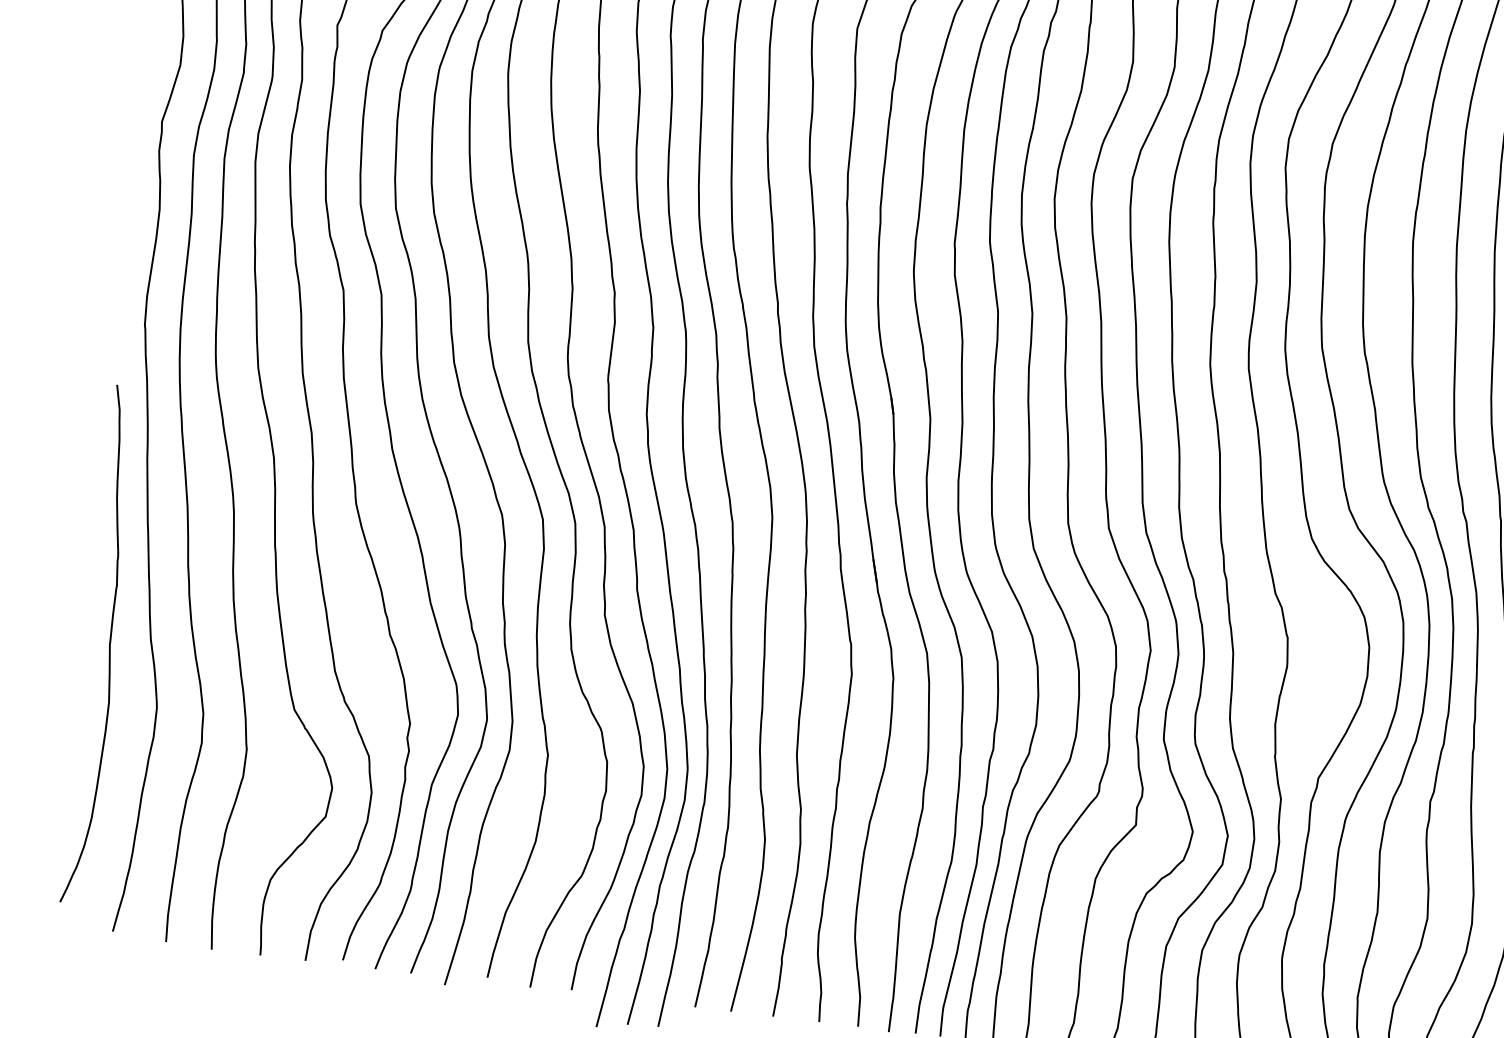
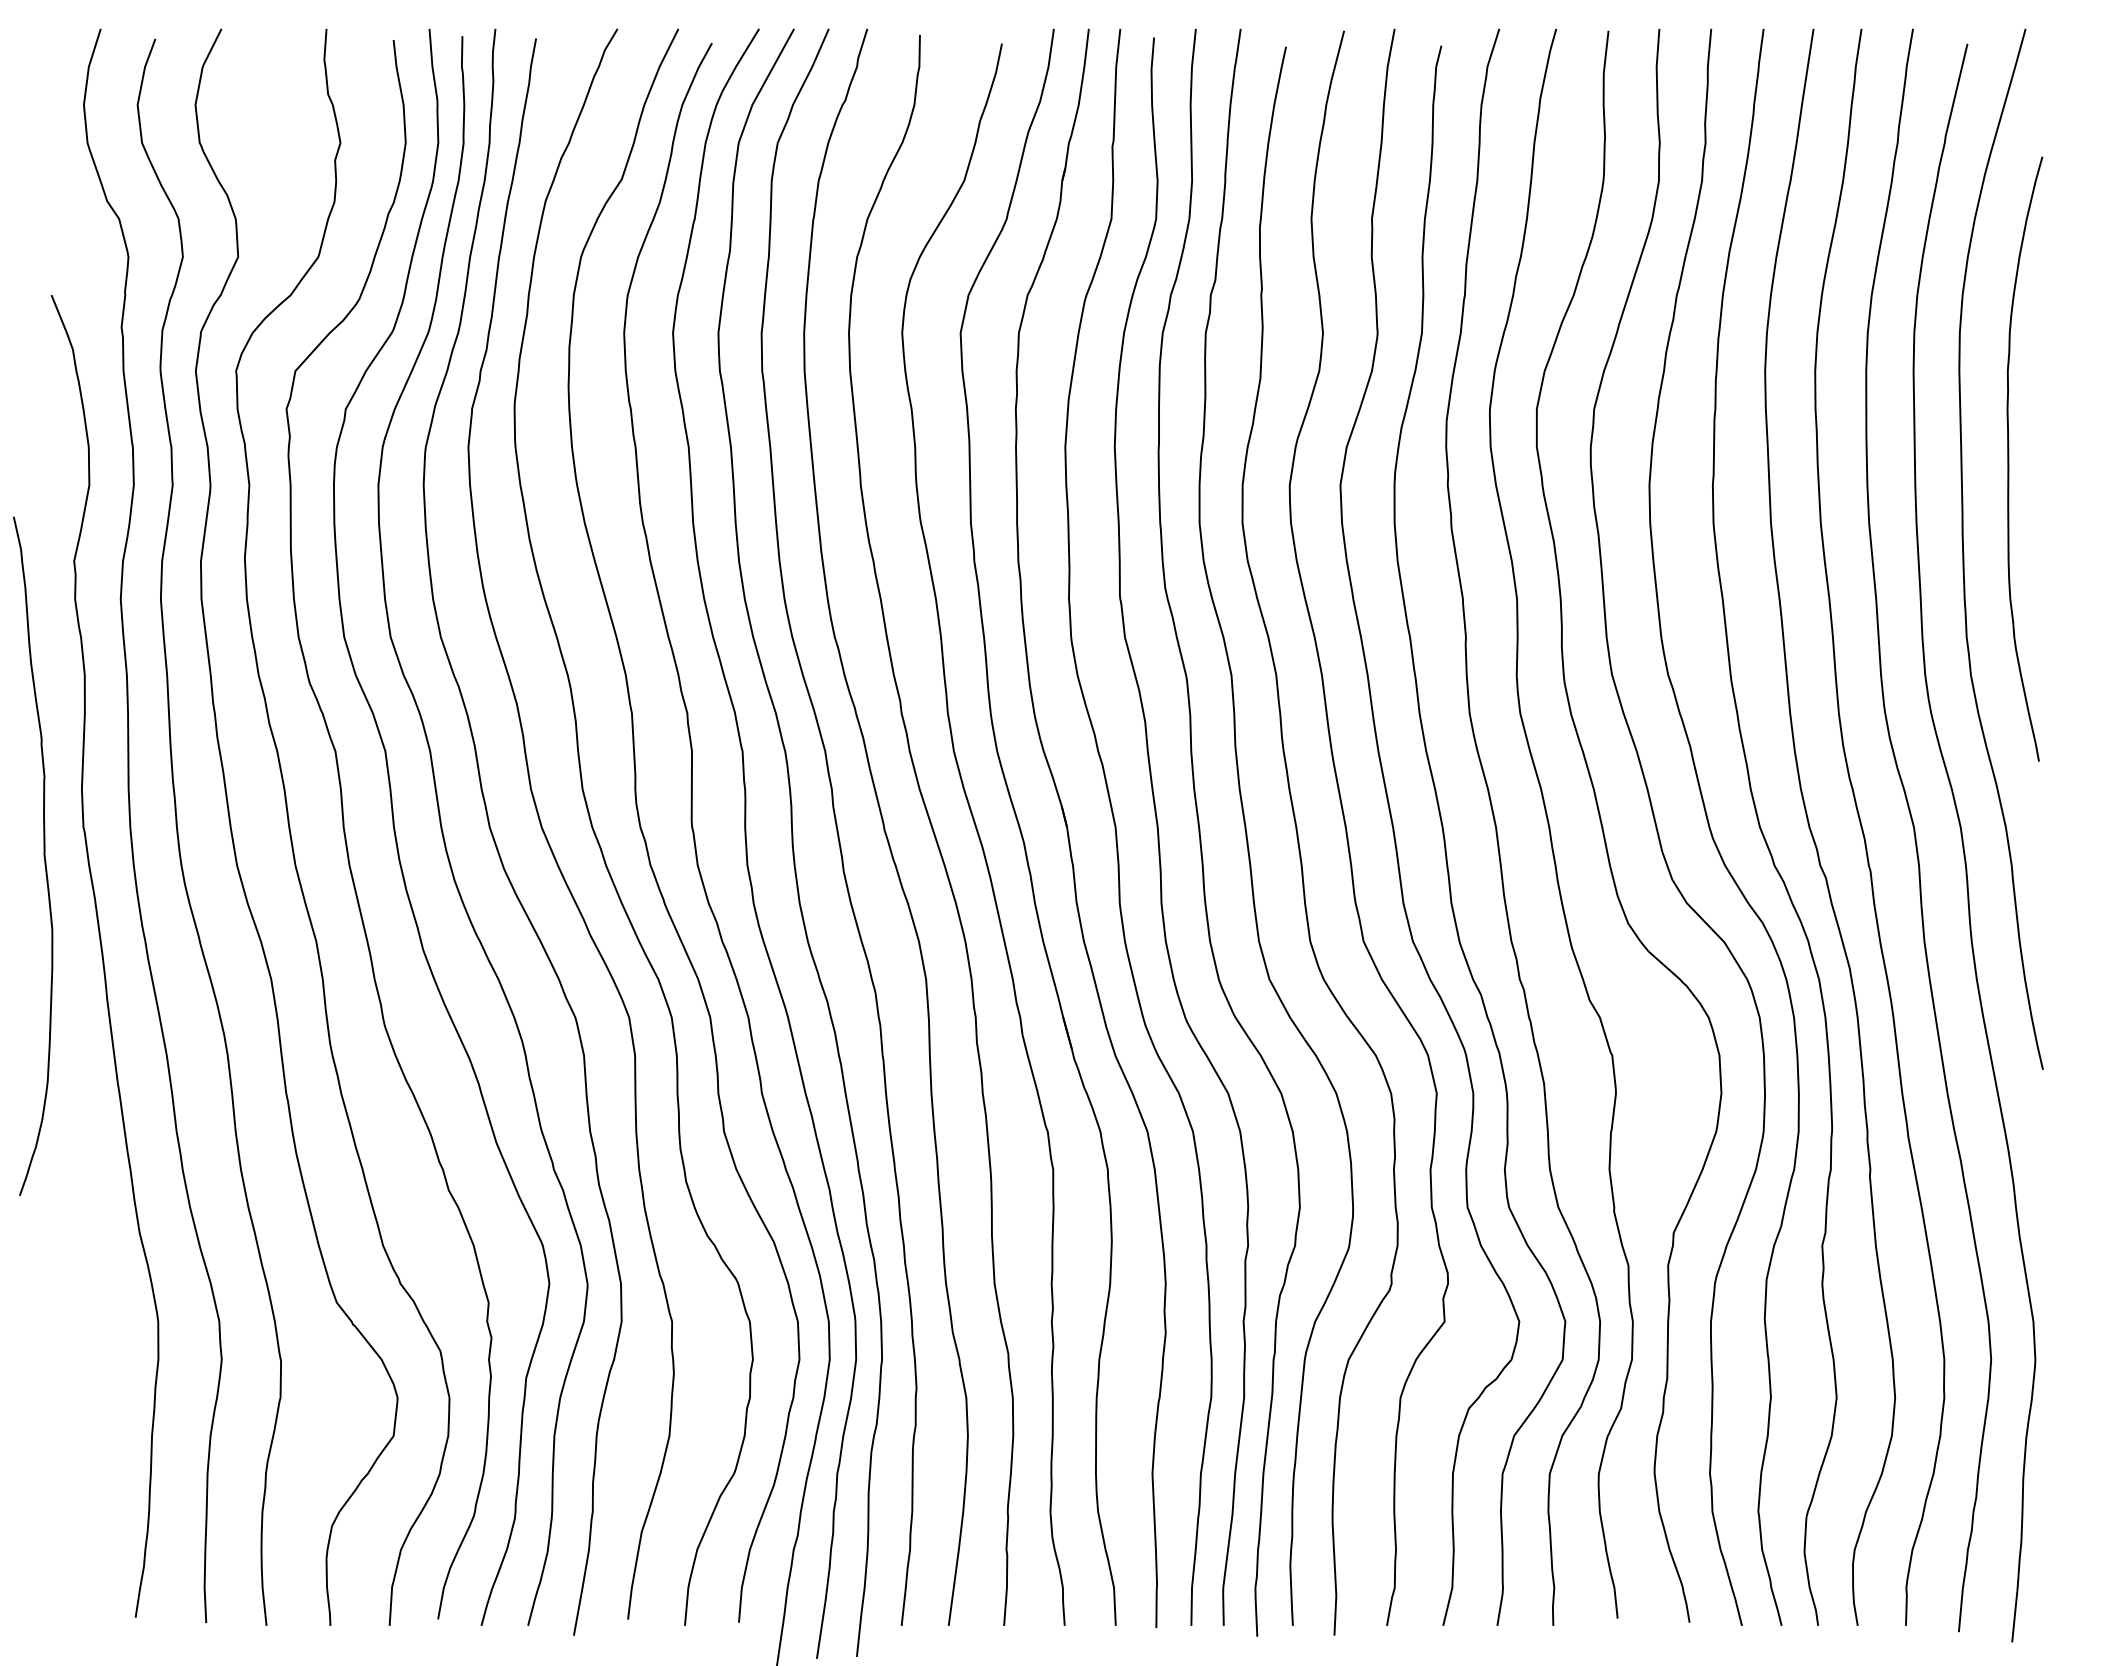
curve: (109, 645) -> (43, 855), moved

